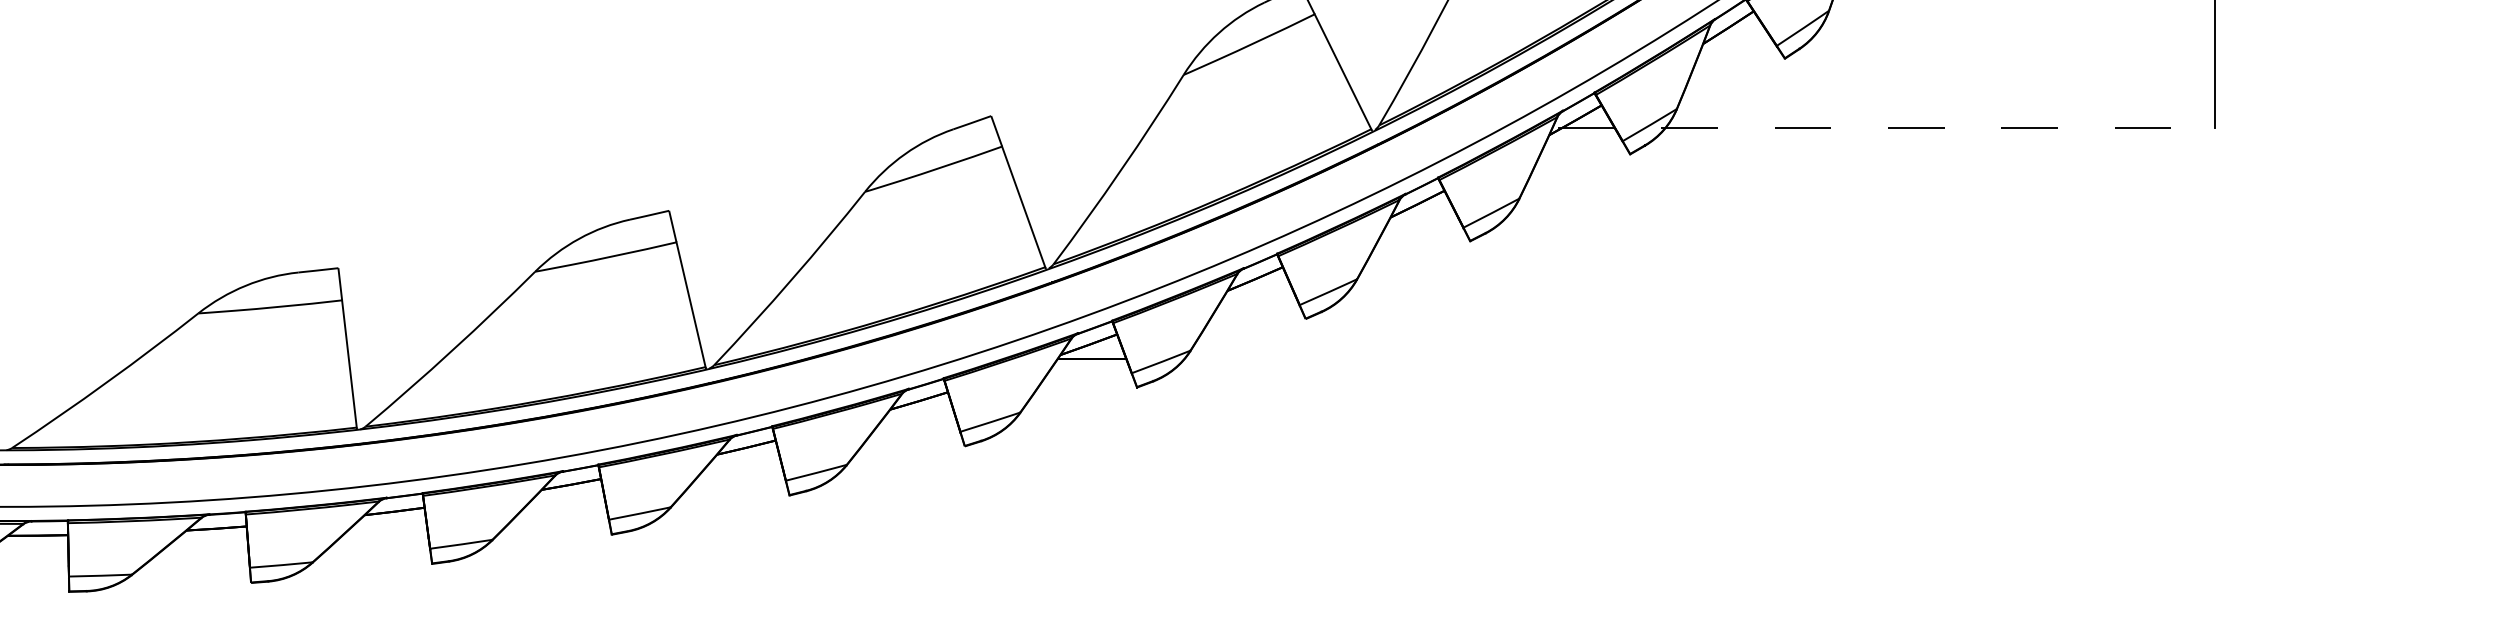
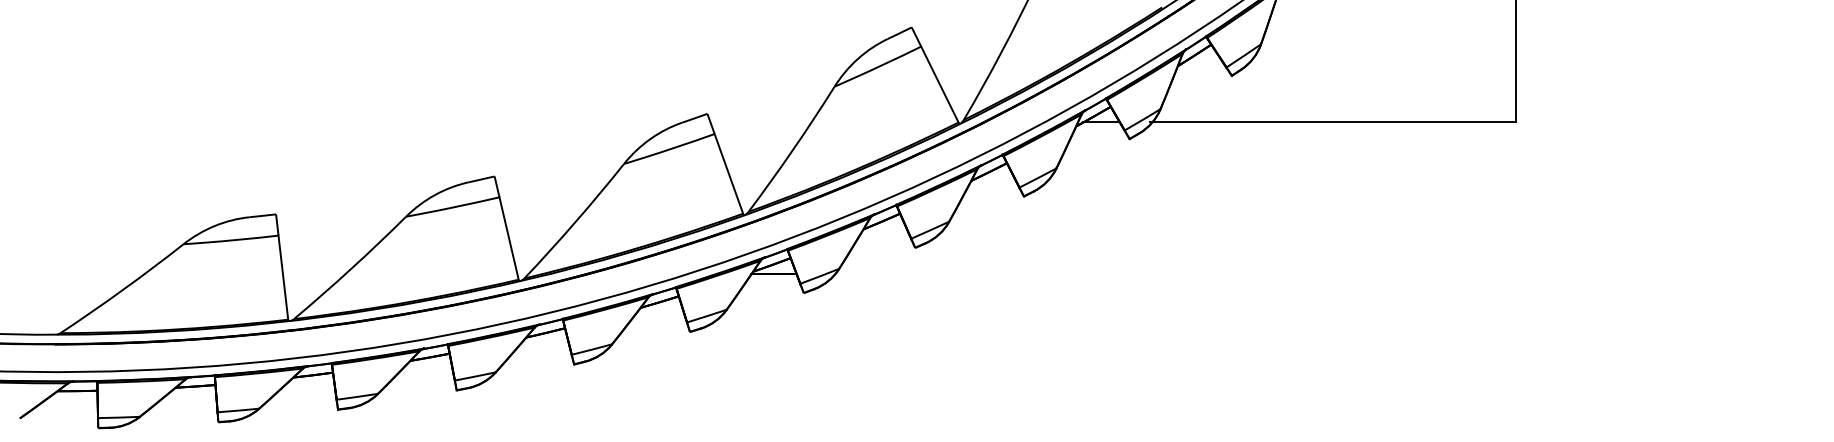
line: (1938, 129) -> (1333, 122), dashed -> solid

